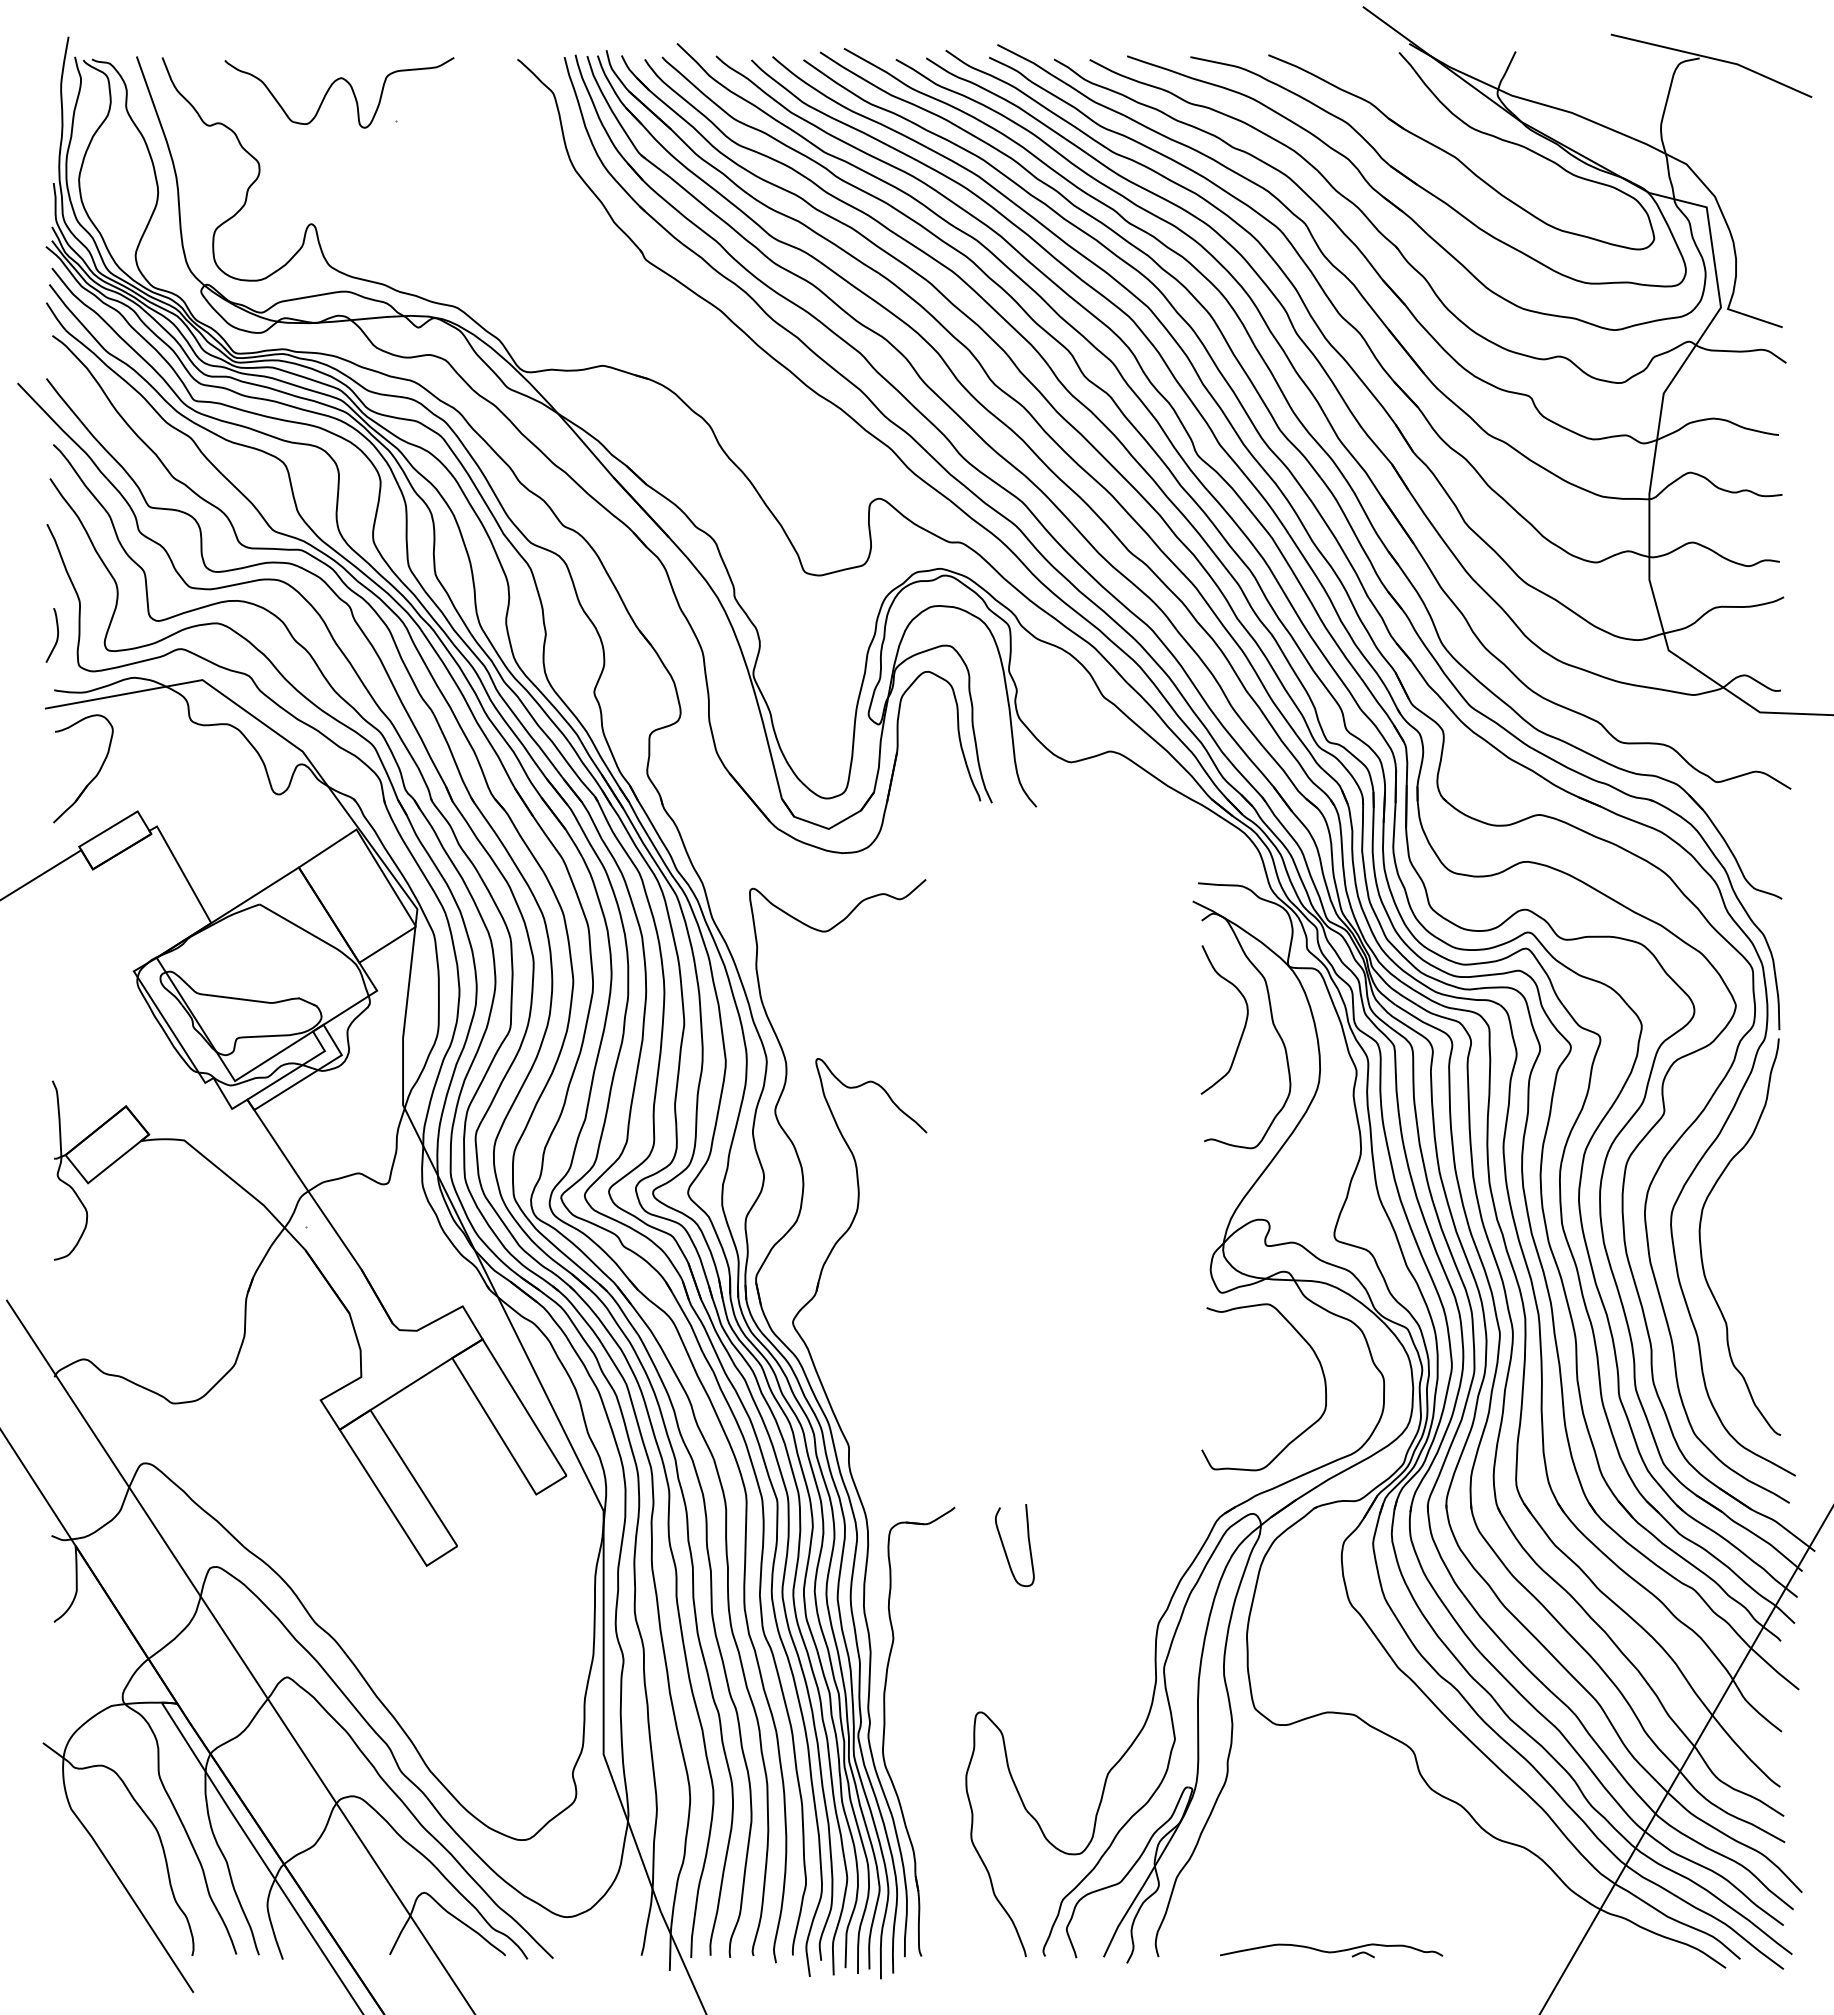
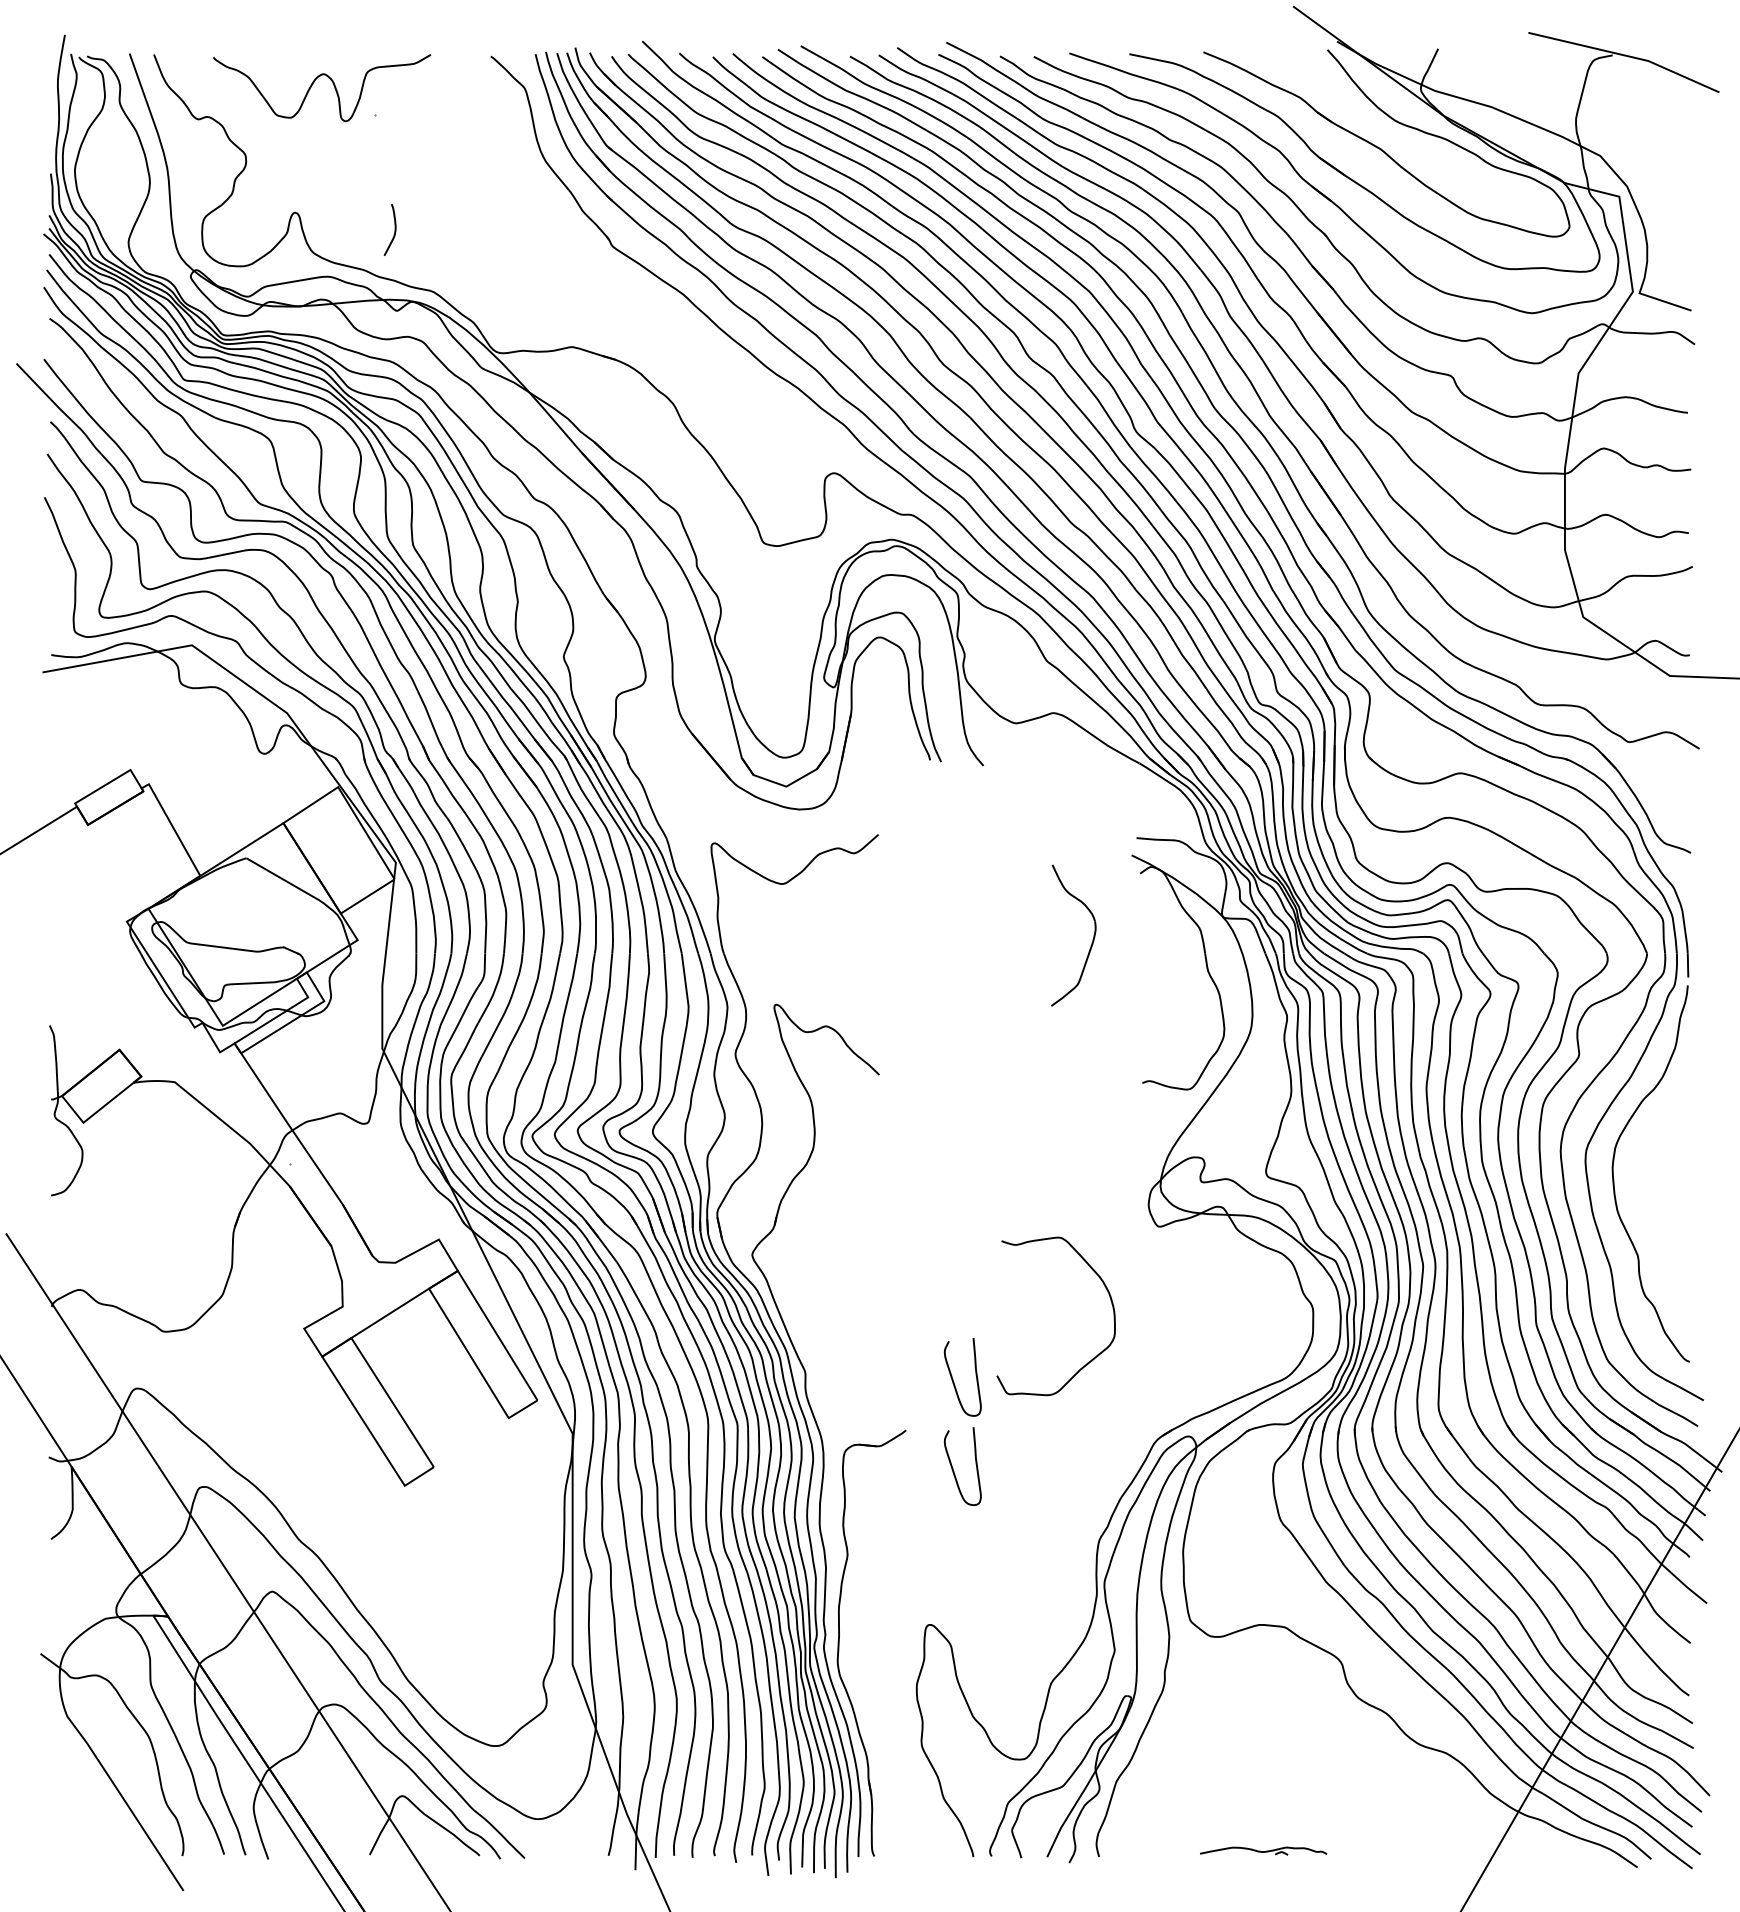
curve: (56, 637) -> (394, 231), moved
part: (93, 777) -> (88, 737), removed
part: (1244, 1024) -> (1092, 939), moved
curve: (1302, 1431) -> (1092, 1358), moved
curve: (1005, 1455) -> (953, 1381), added
part: (1331, 1950) -> (1263, 1850), size x0.6

